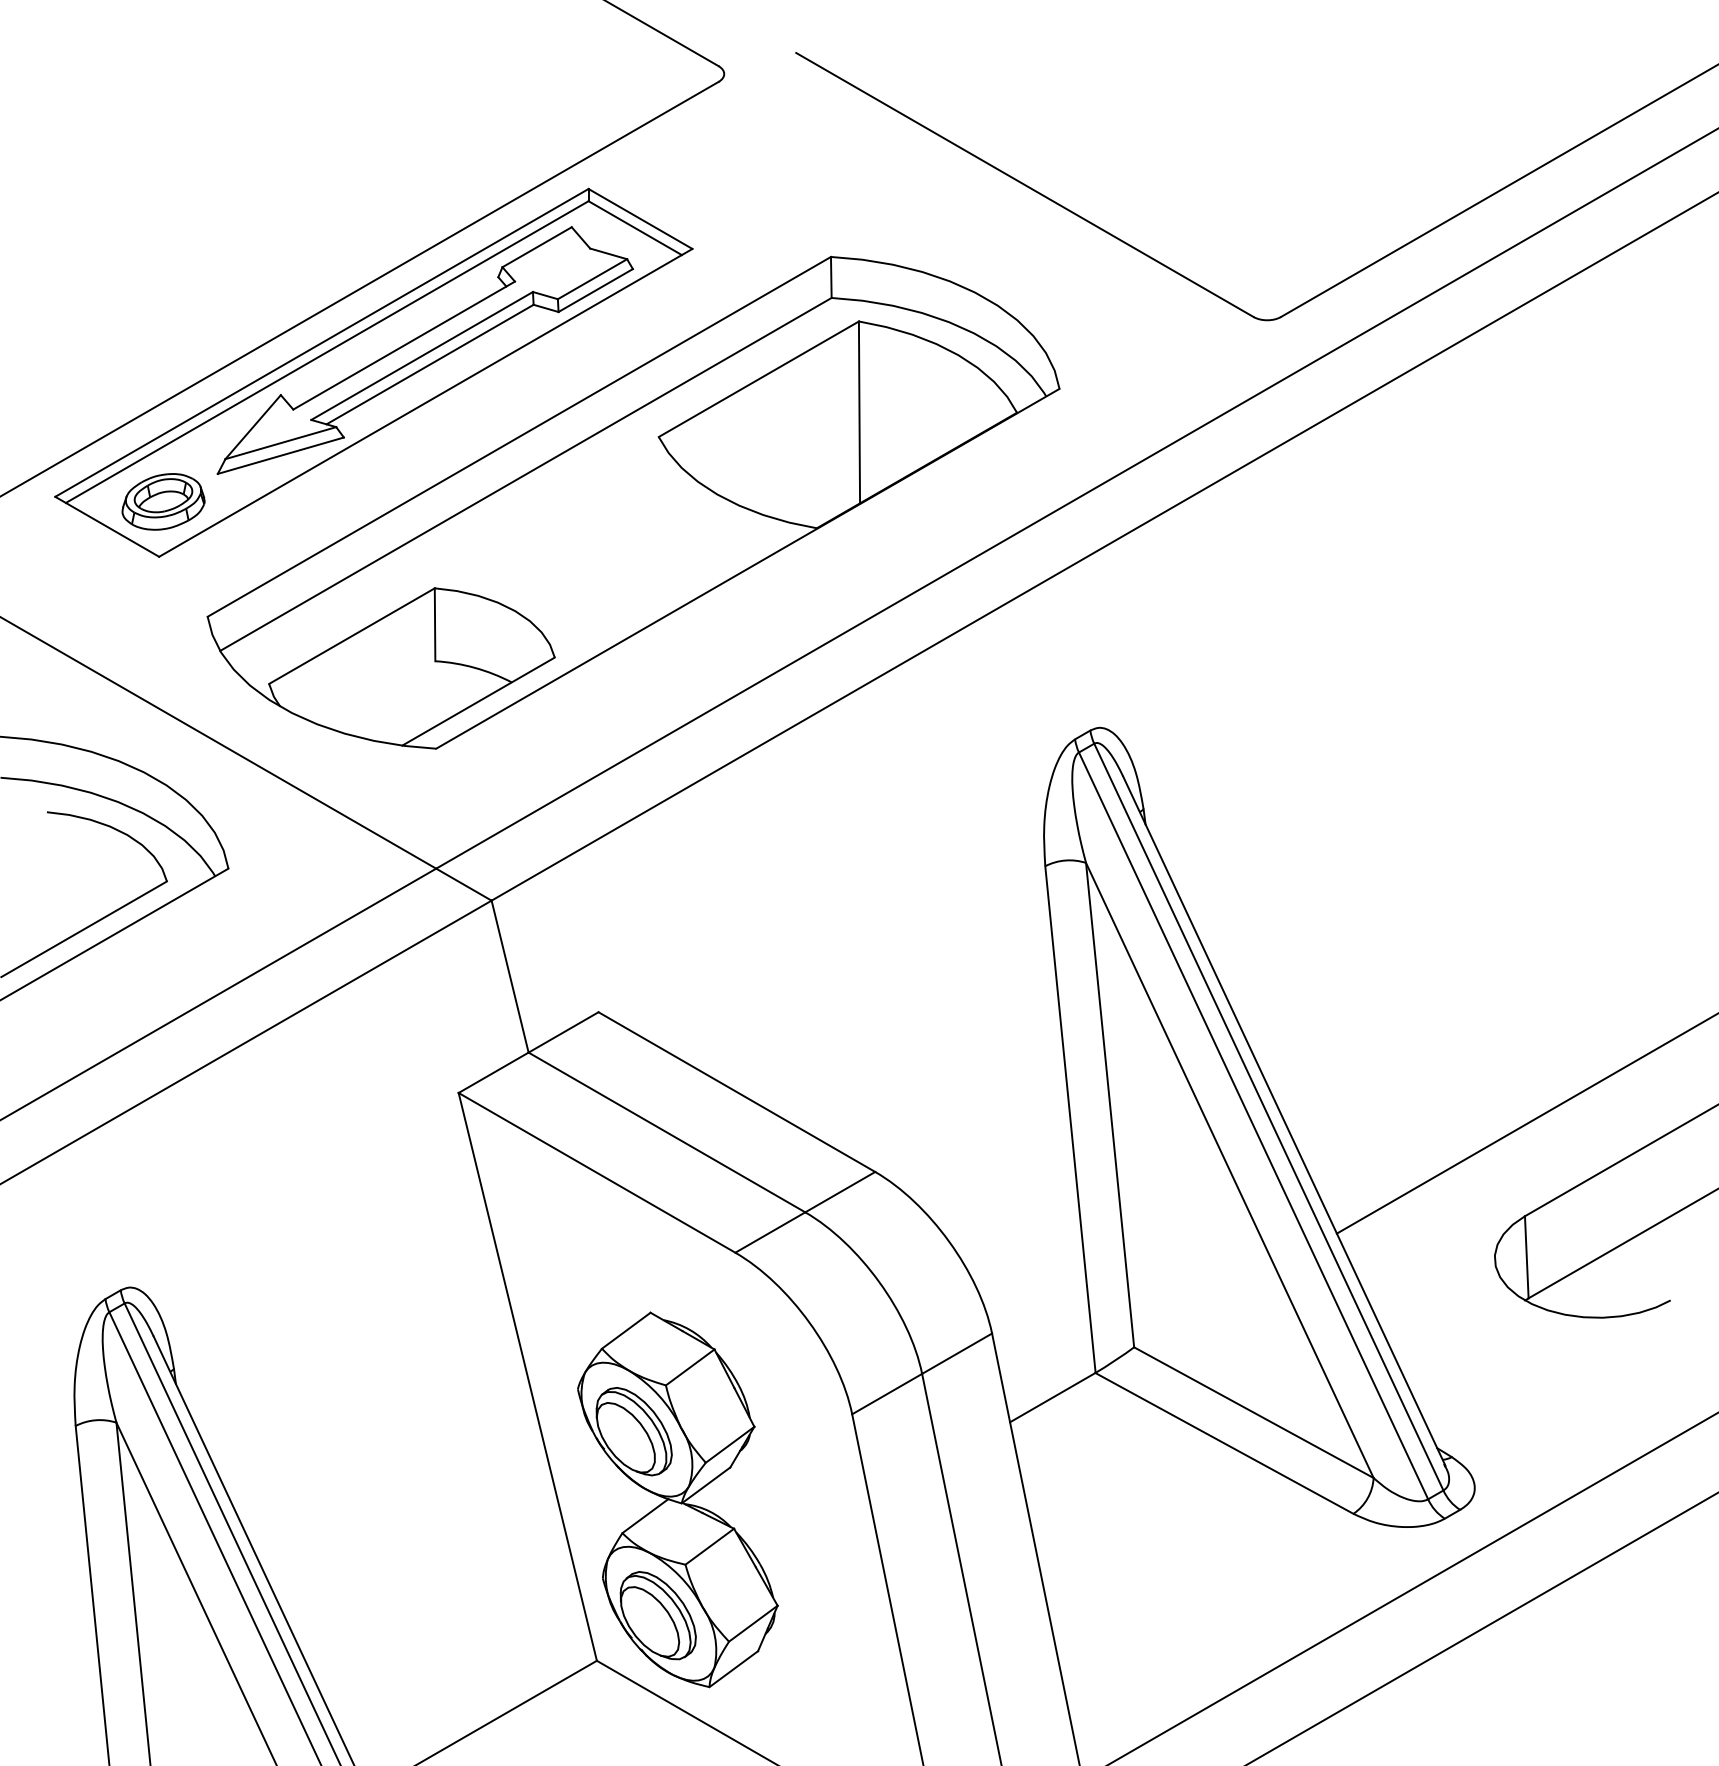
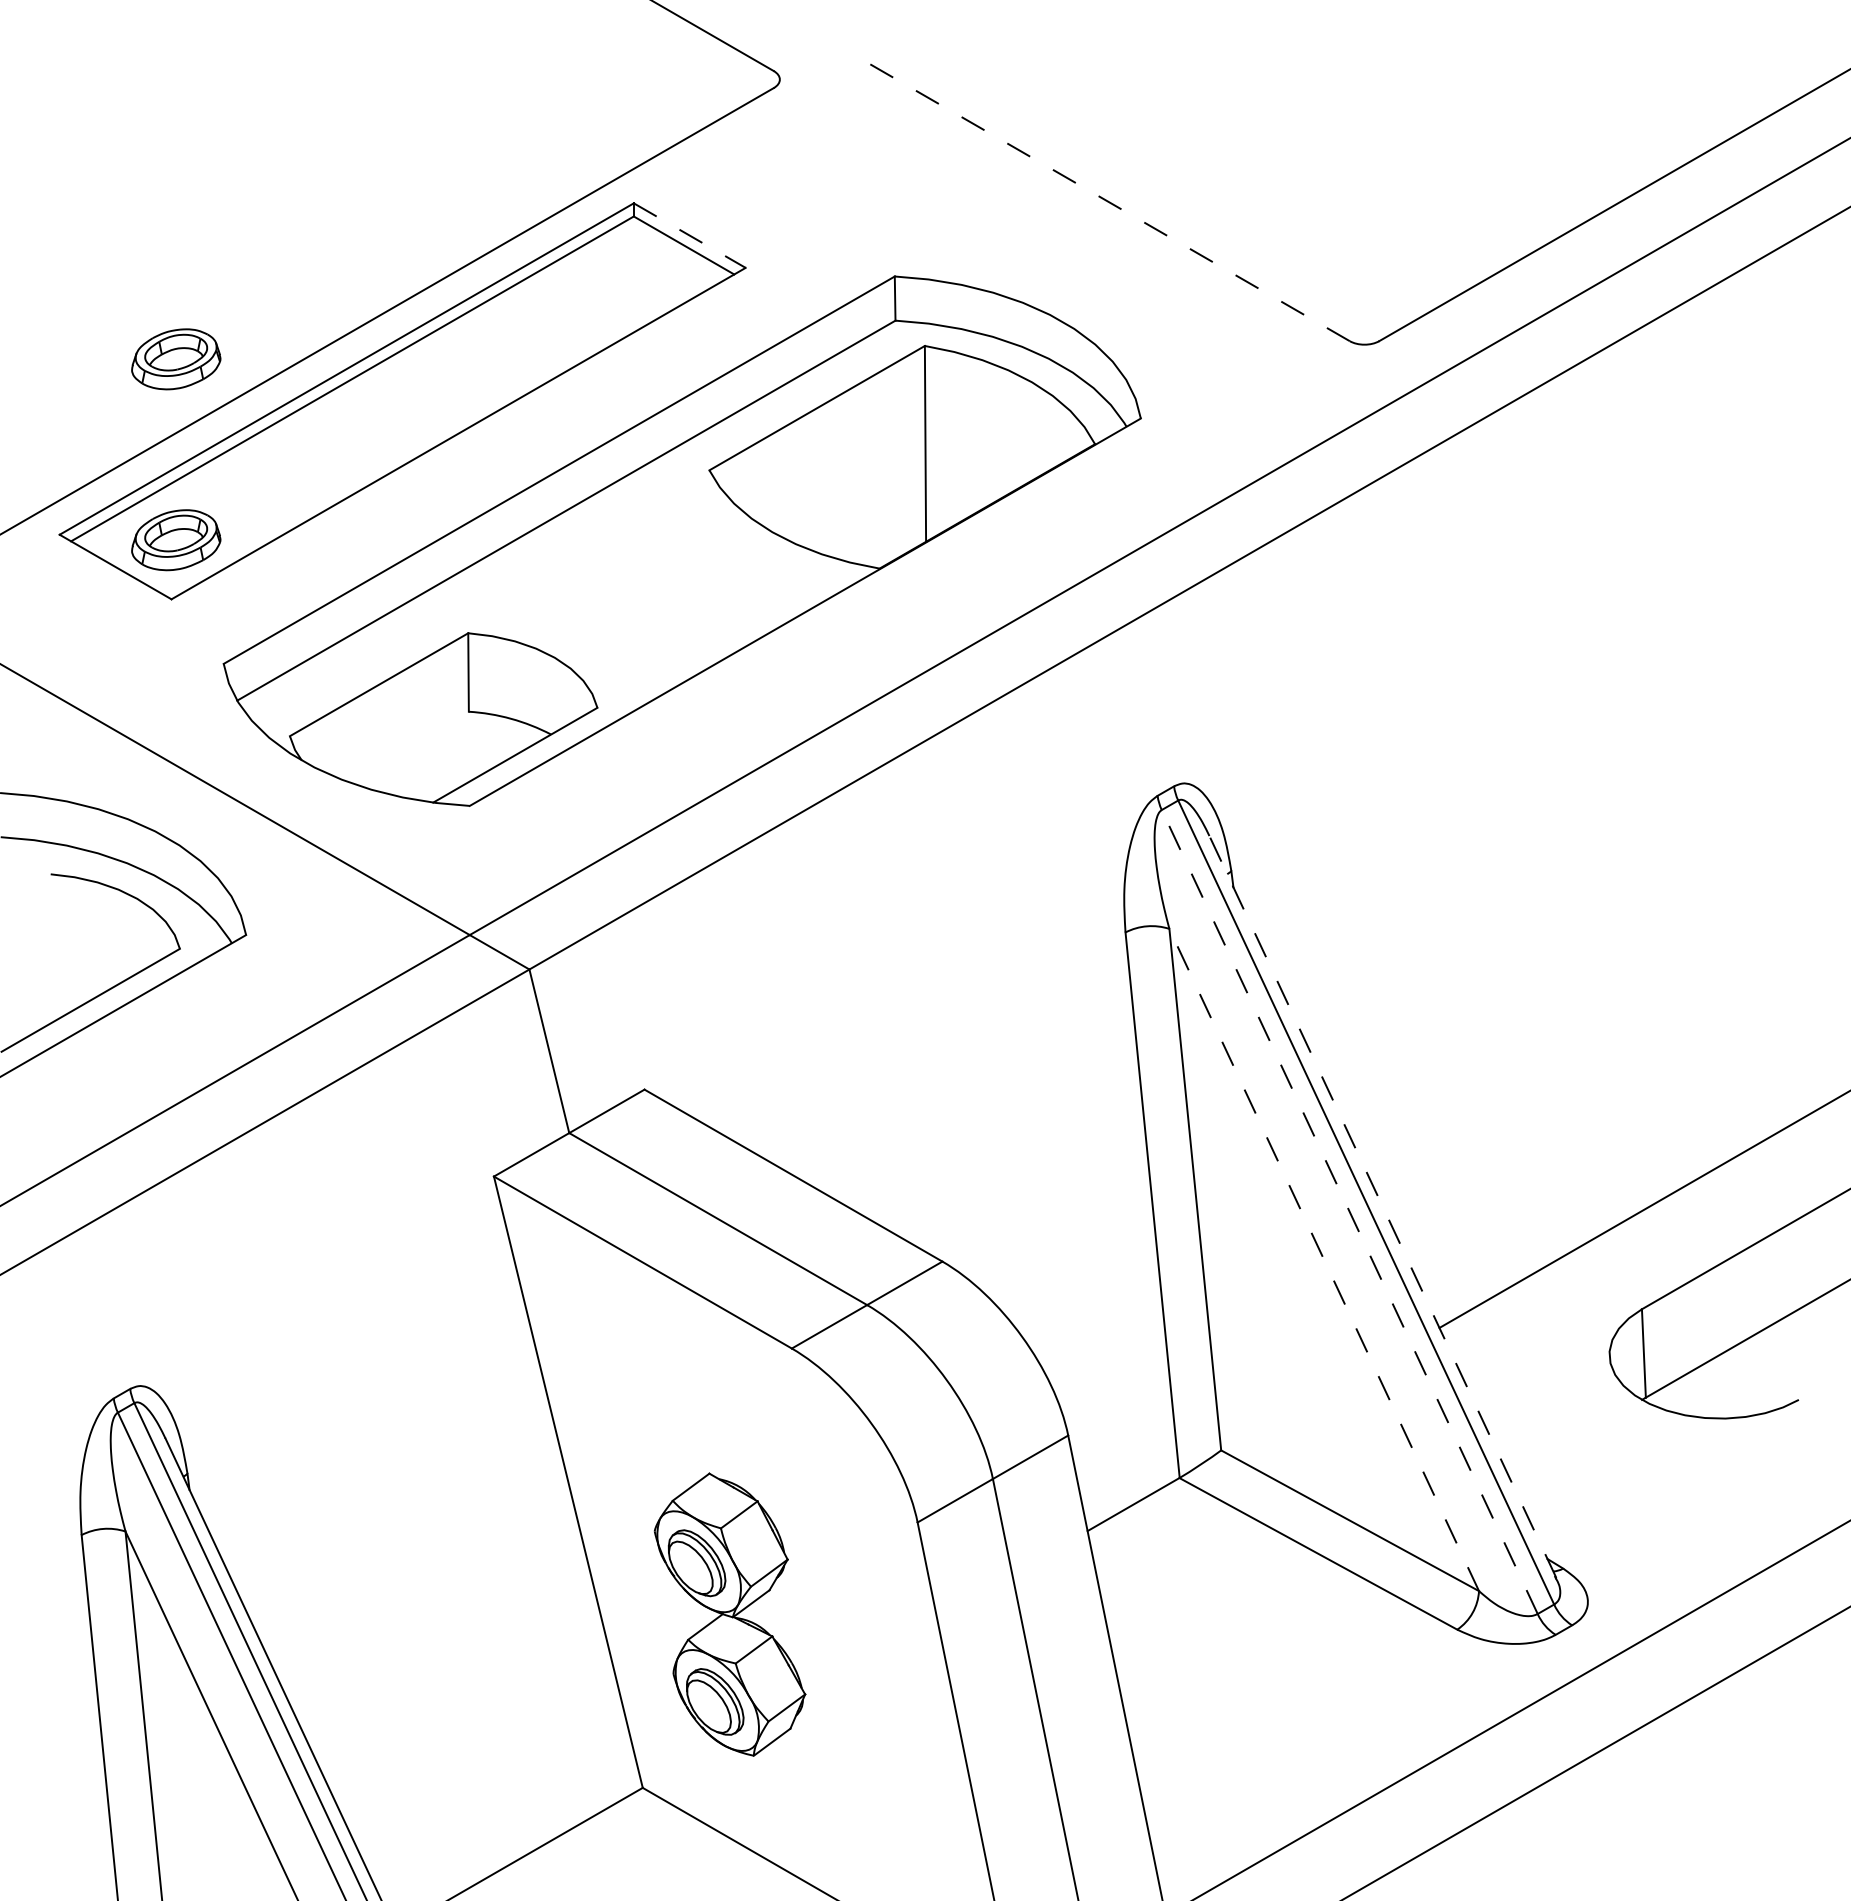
line: (1024, 184) -> (1103, 198), solid -> dashed
line: (640, 218) -> (689, 235), solid -> dashed
part: (163, 333) -> (176, 358), added
part: (424, 350) -> (457, 377), removed
line: (1284, 1120) -> (1383, 1206), solid -> dashed
line: (1253, 1125) -> (1349, 1211), solid -> dashed
line: (1229, 1170) -> (1323, 1260), solid -> dashed
part: (677, 1499) -> (729, 1614), size x0.7

